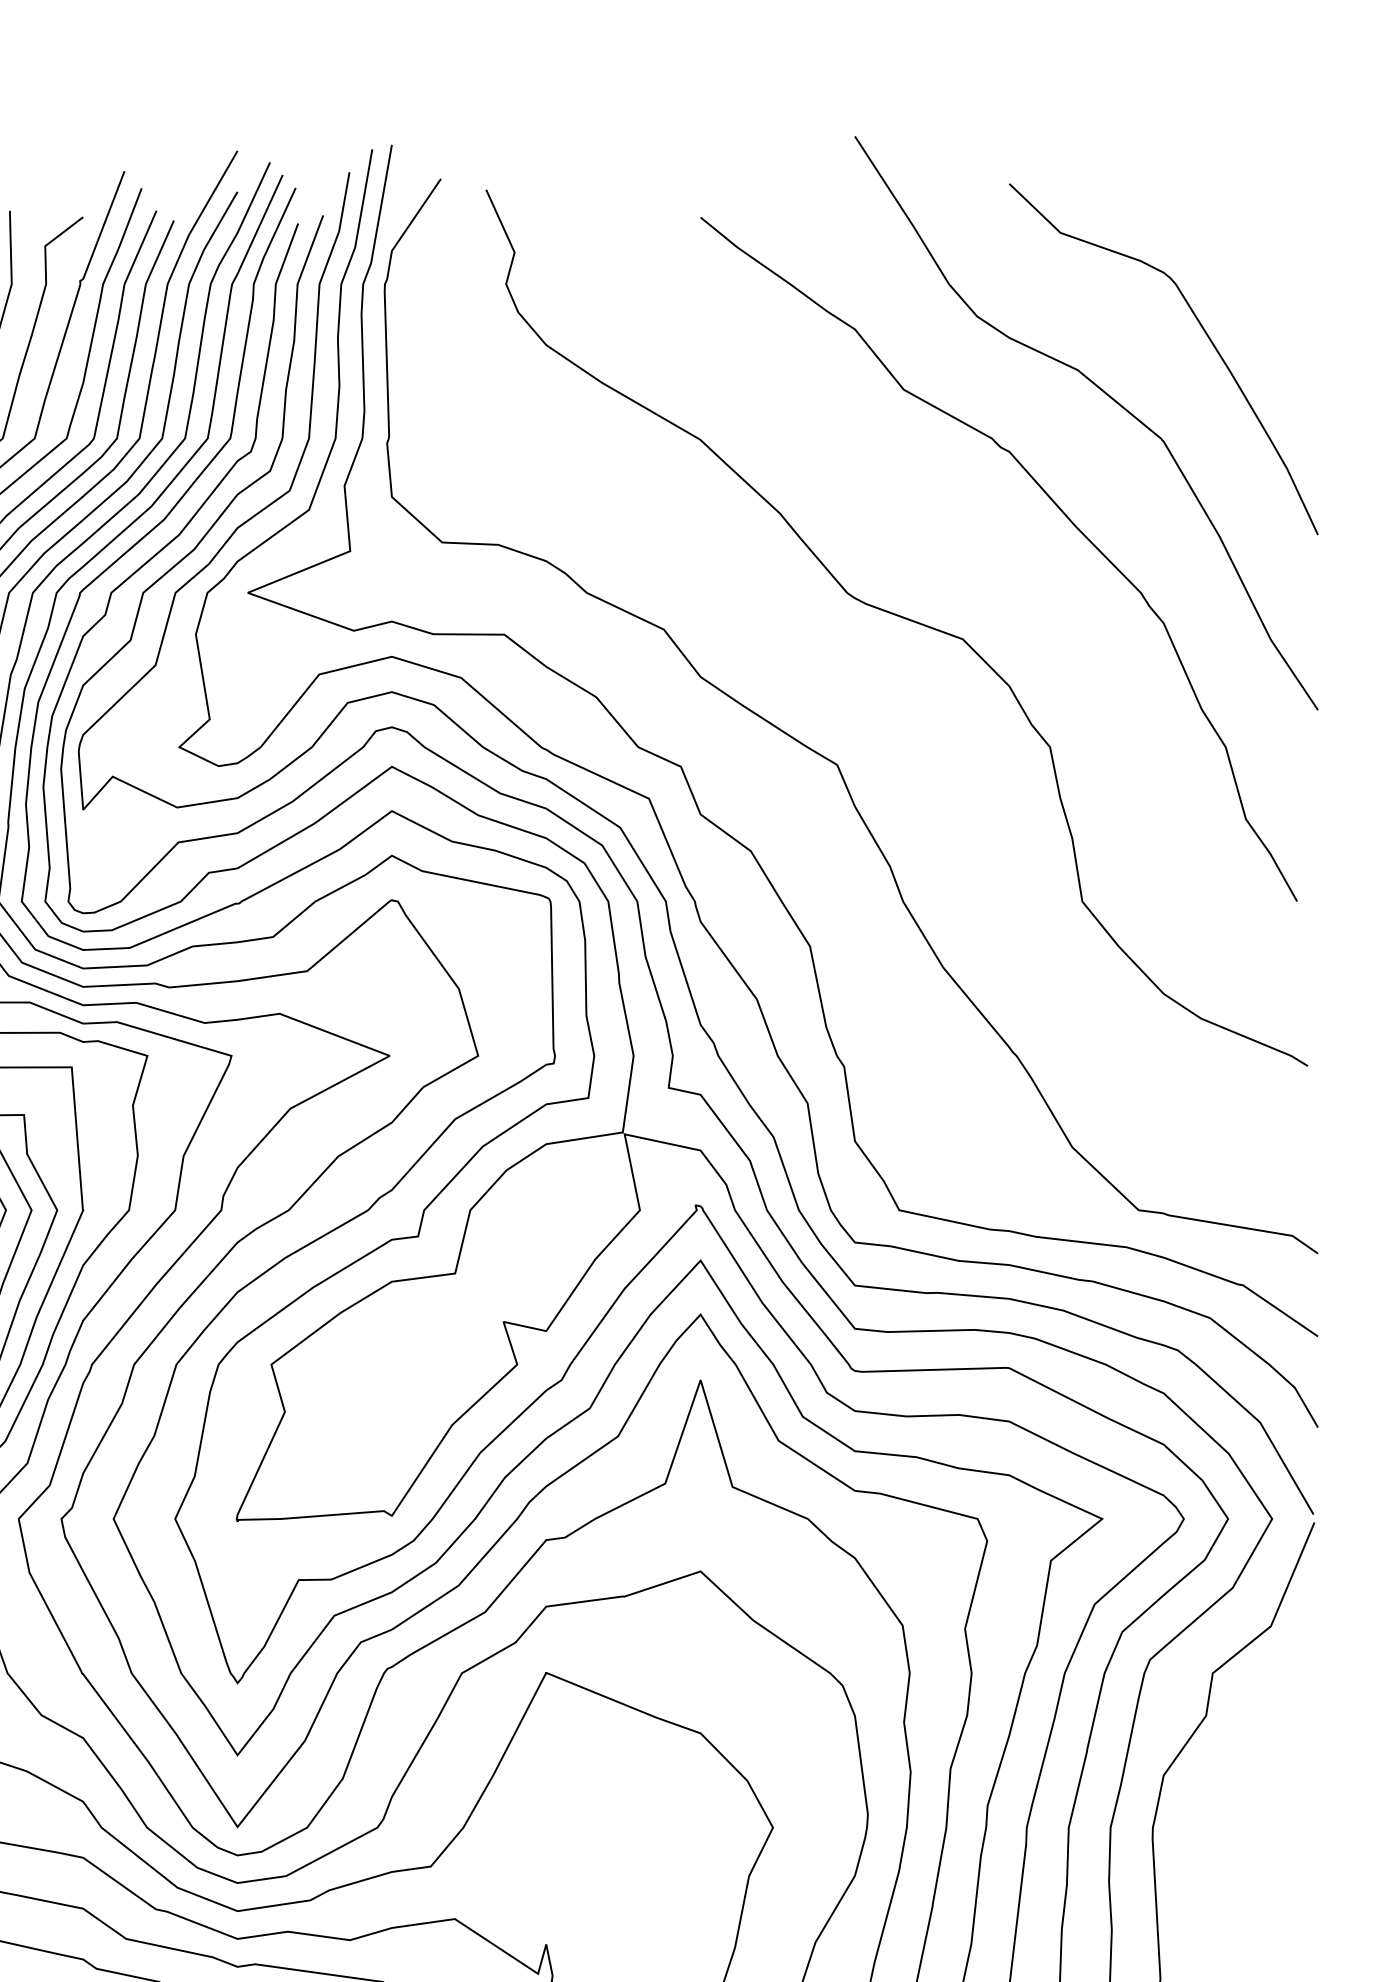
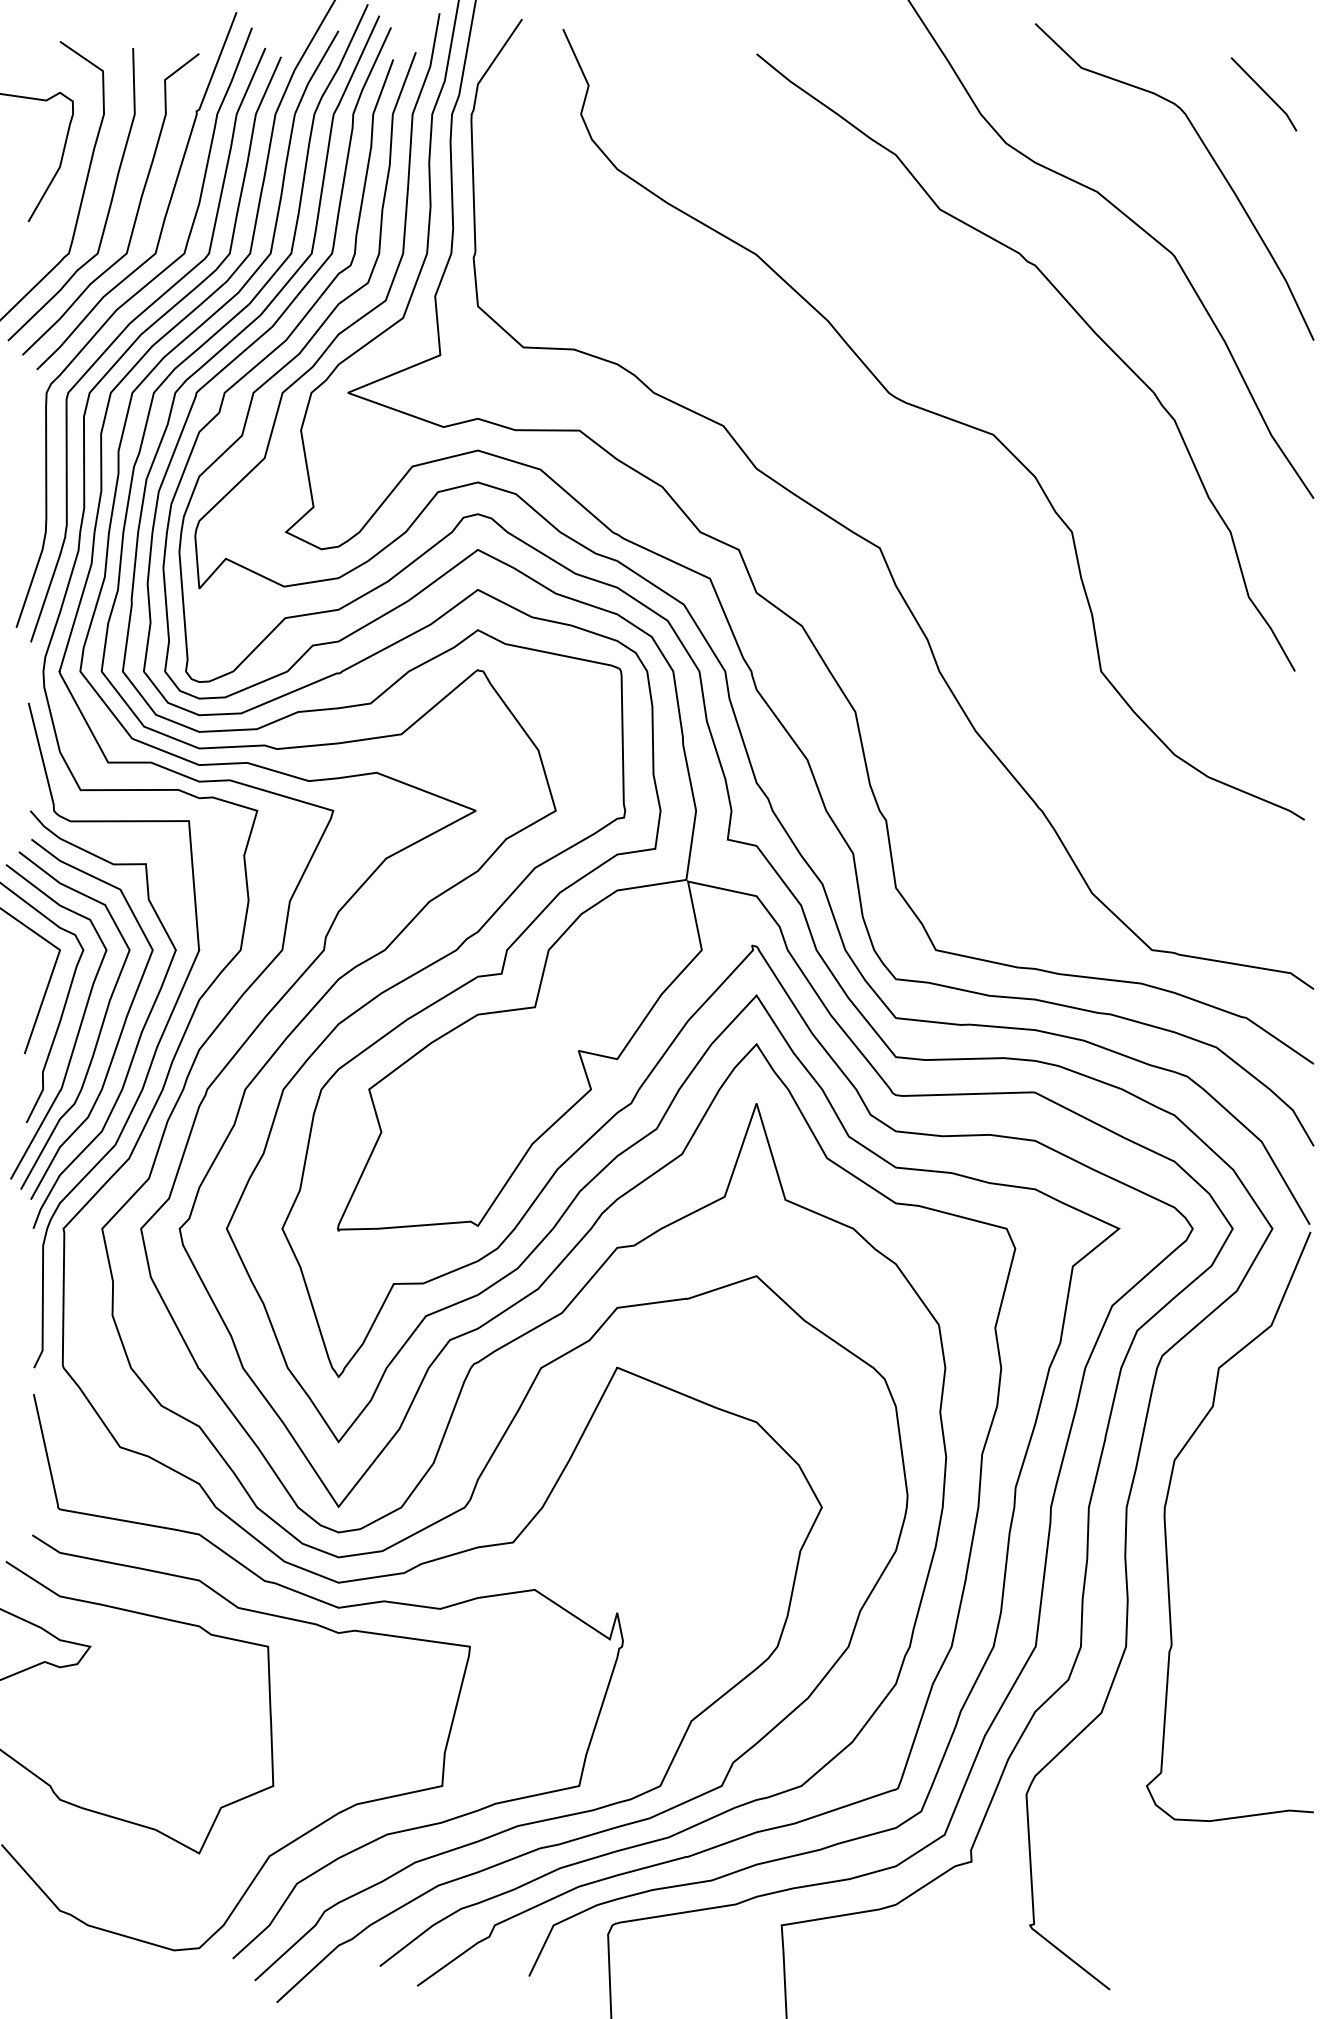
line: (1263, 261) -> (1264, 93), added

